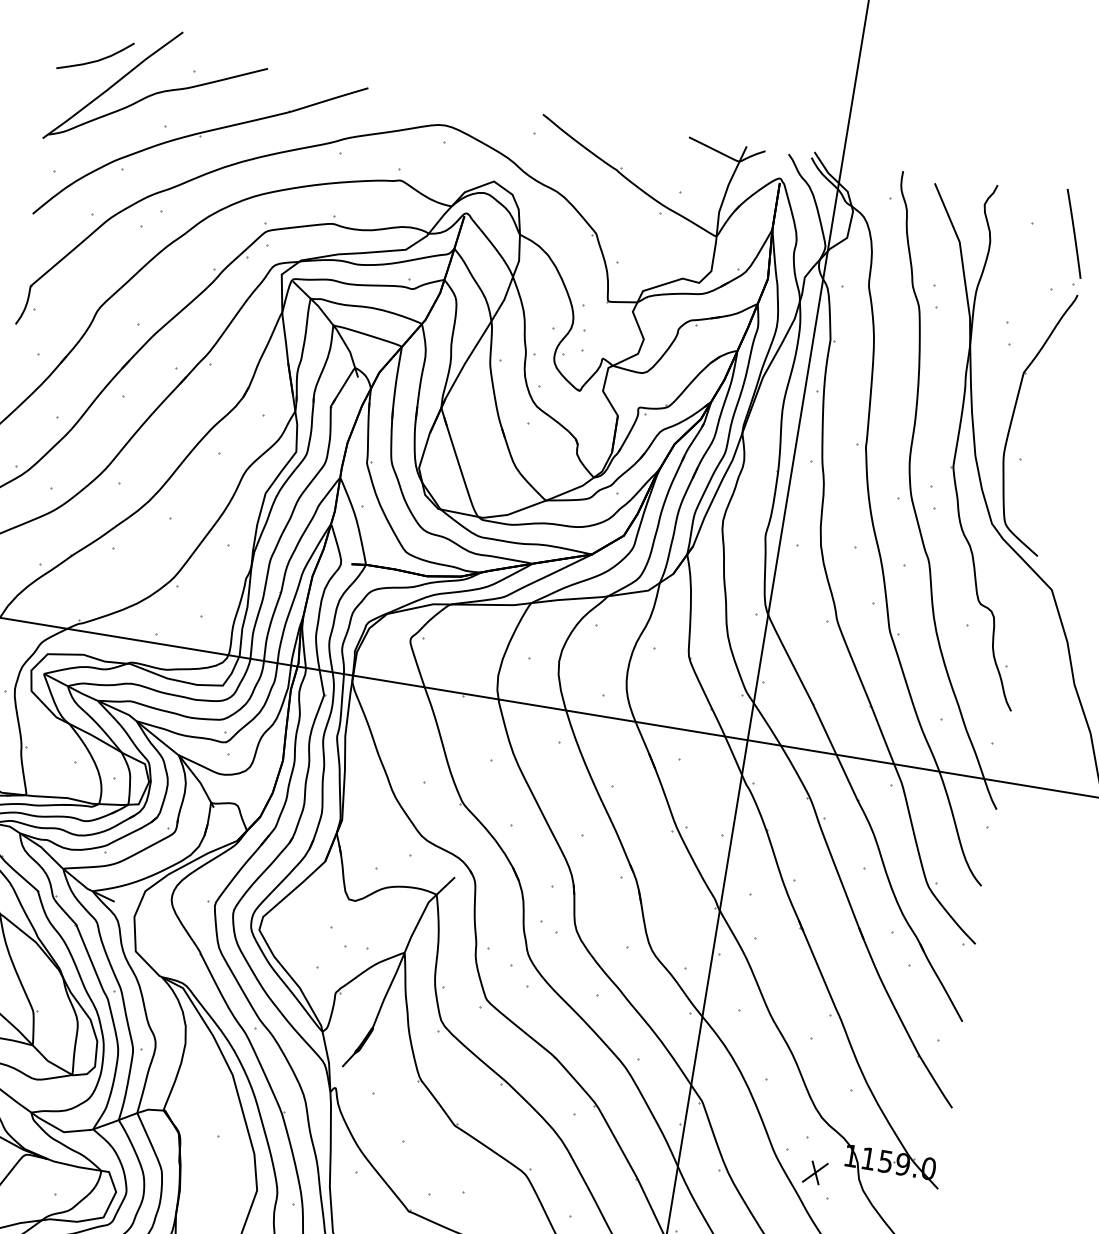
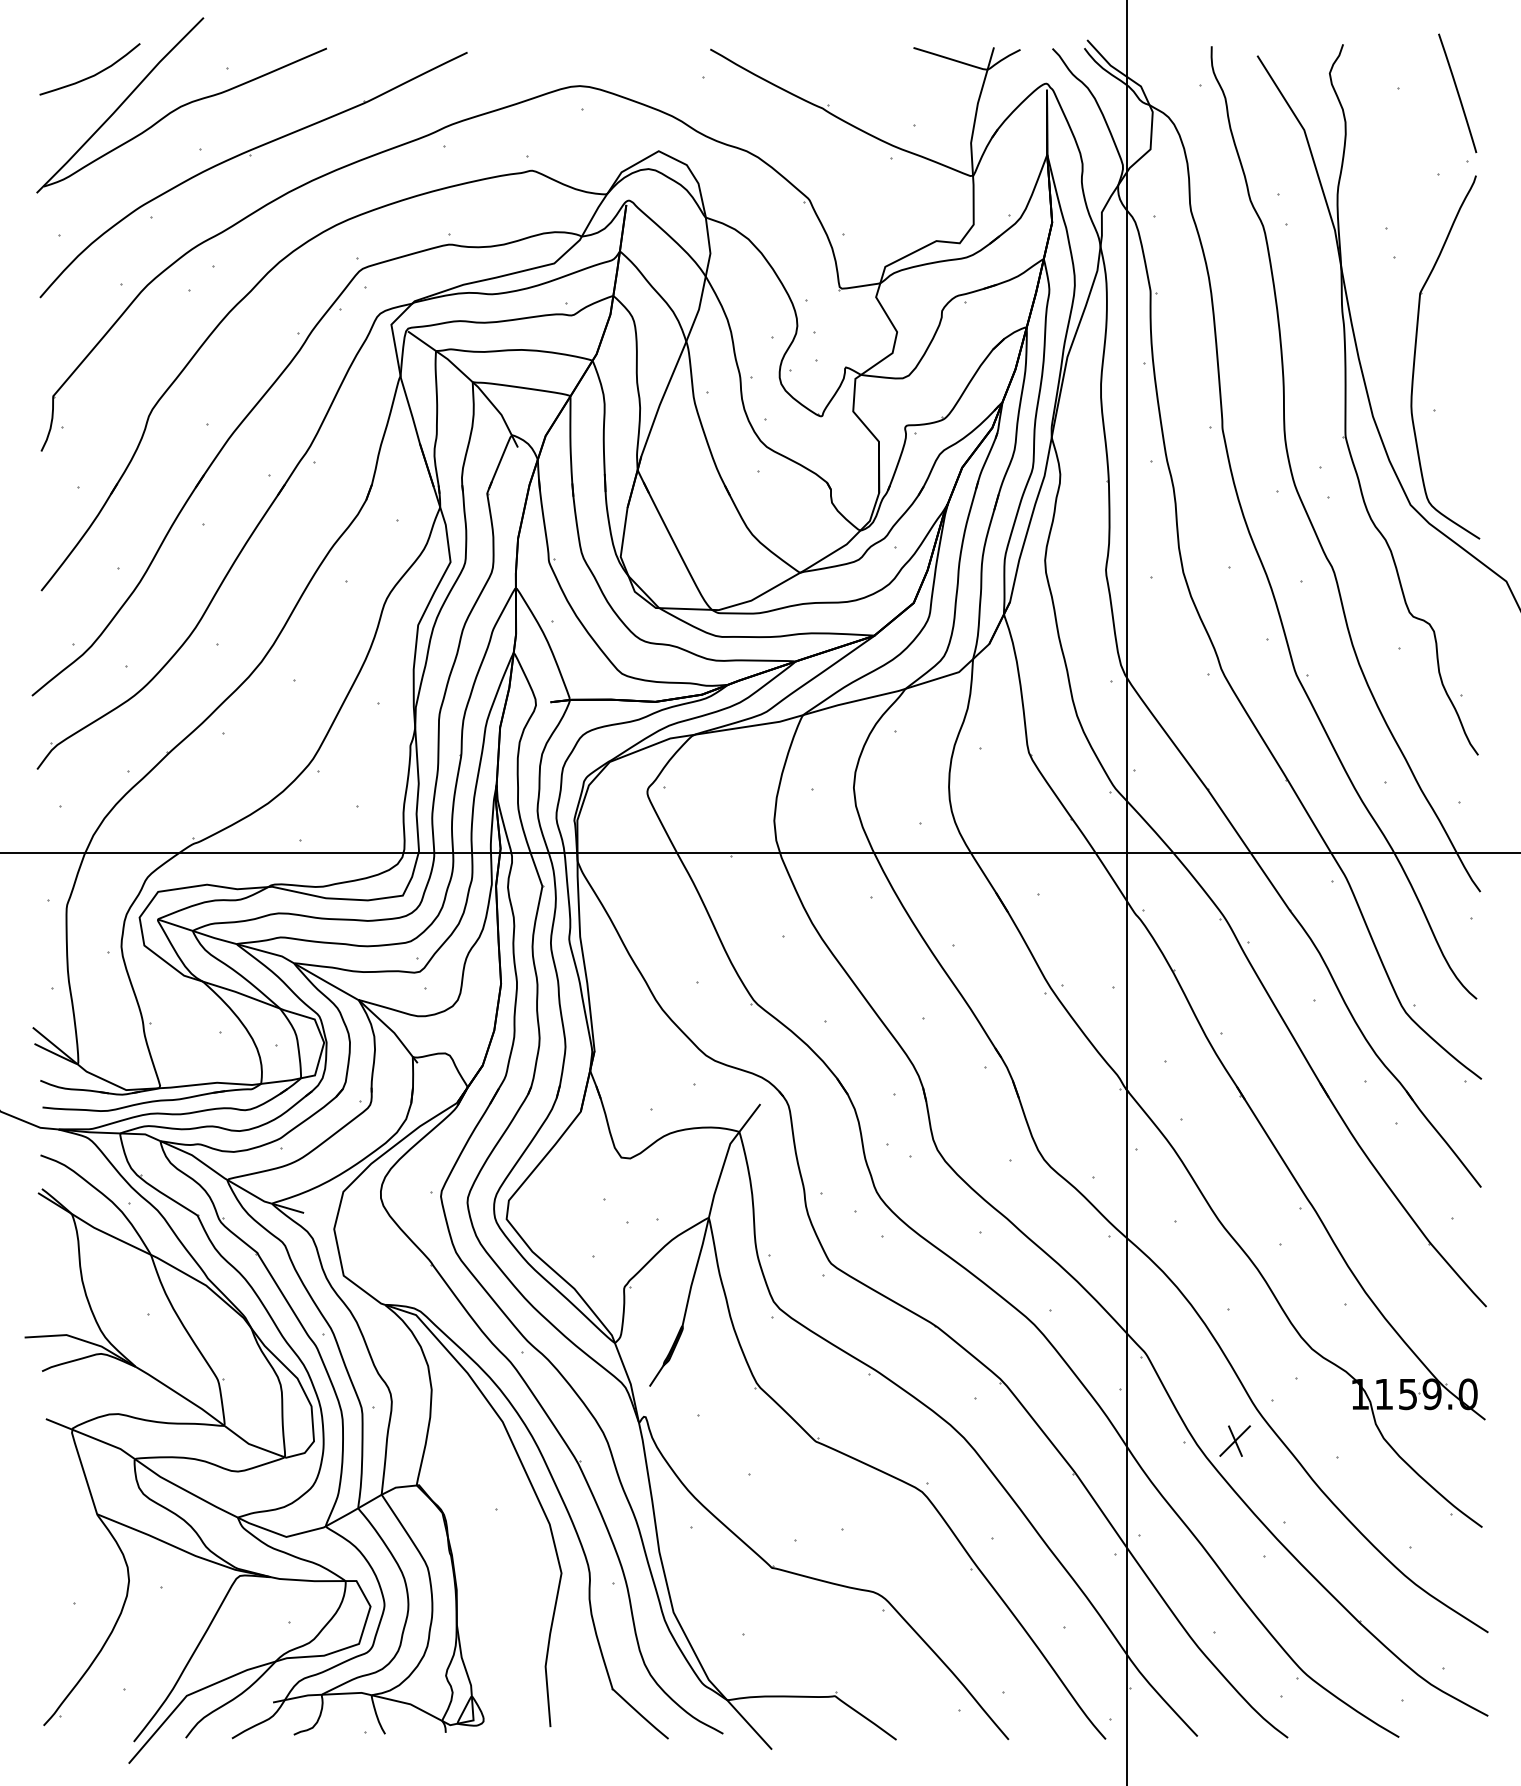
part: (814, 1172) -> (1234, 1440), moved

